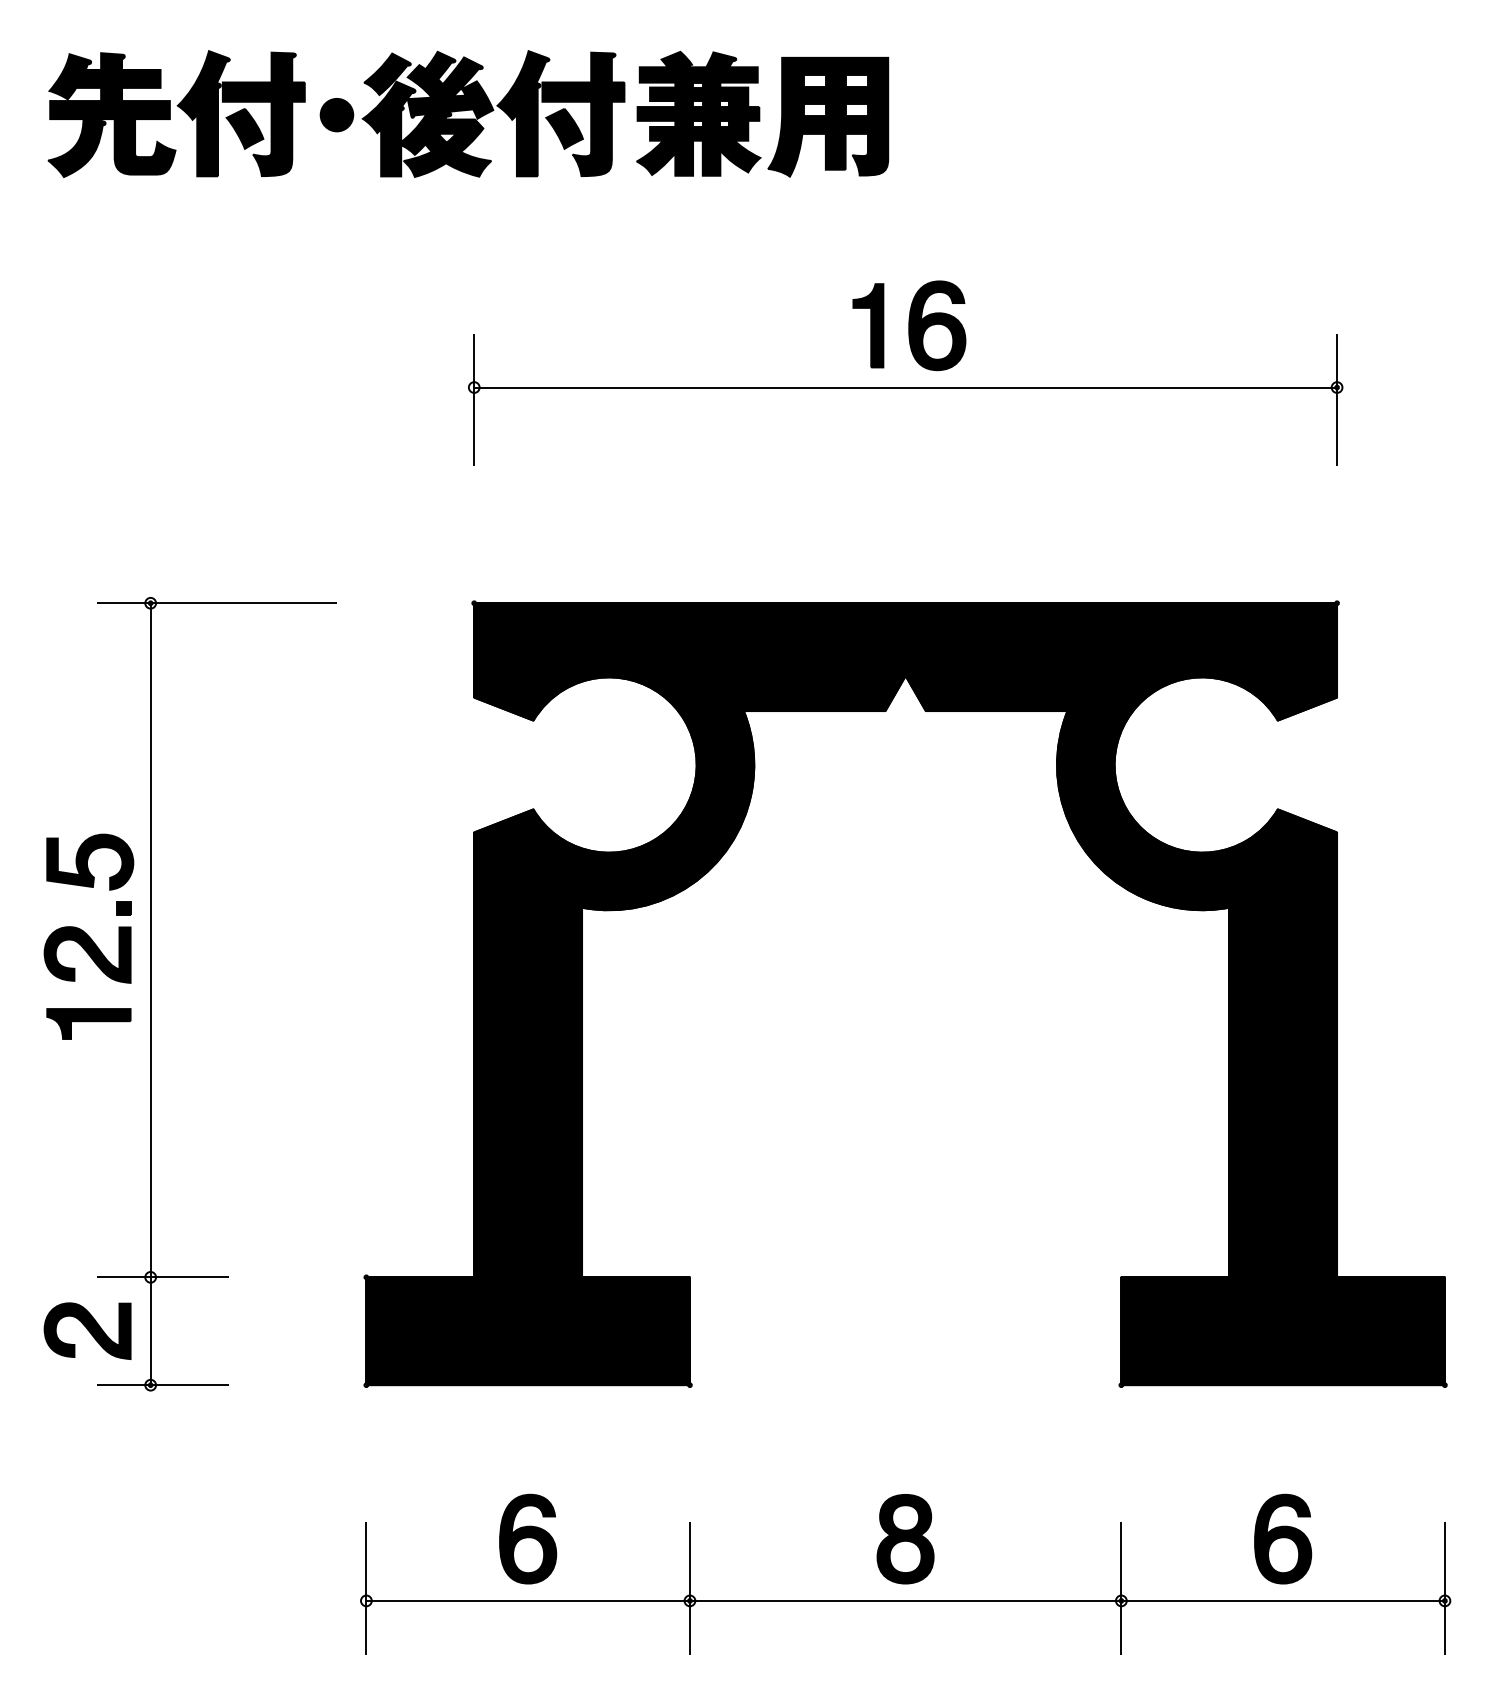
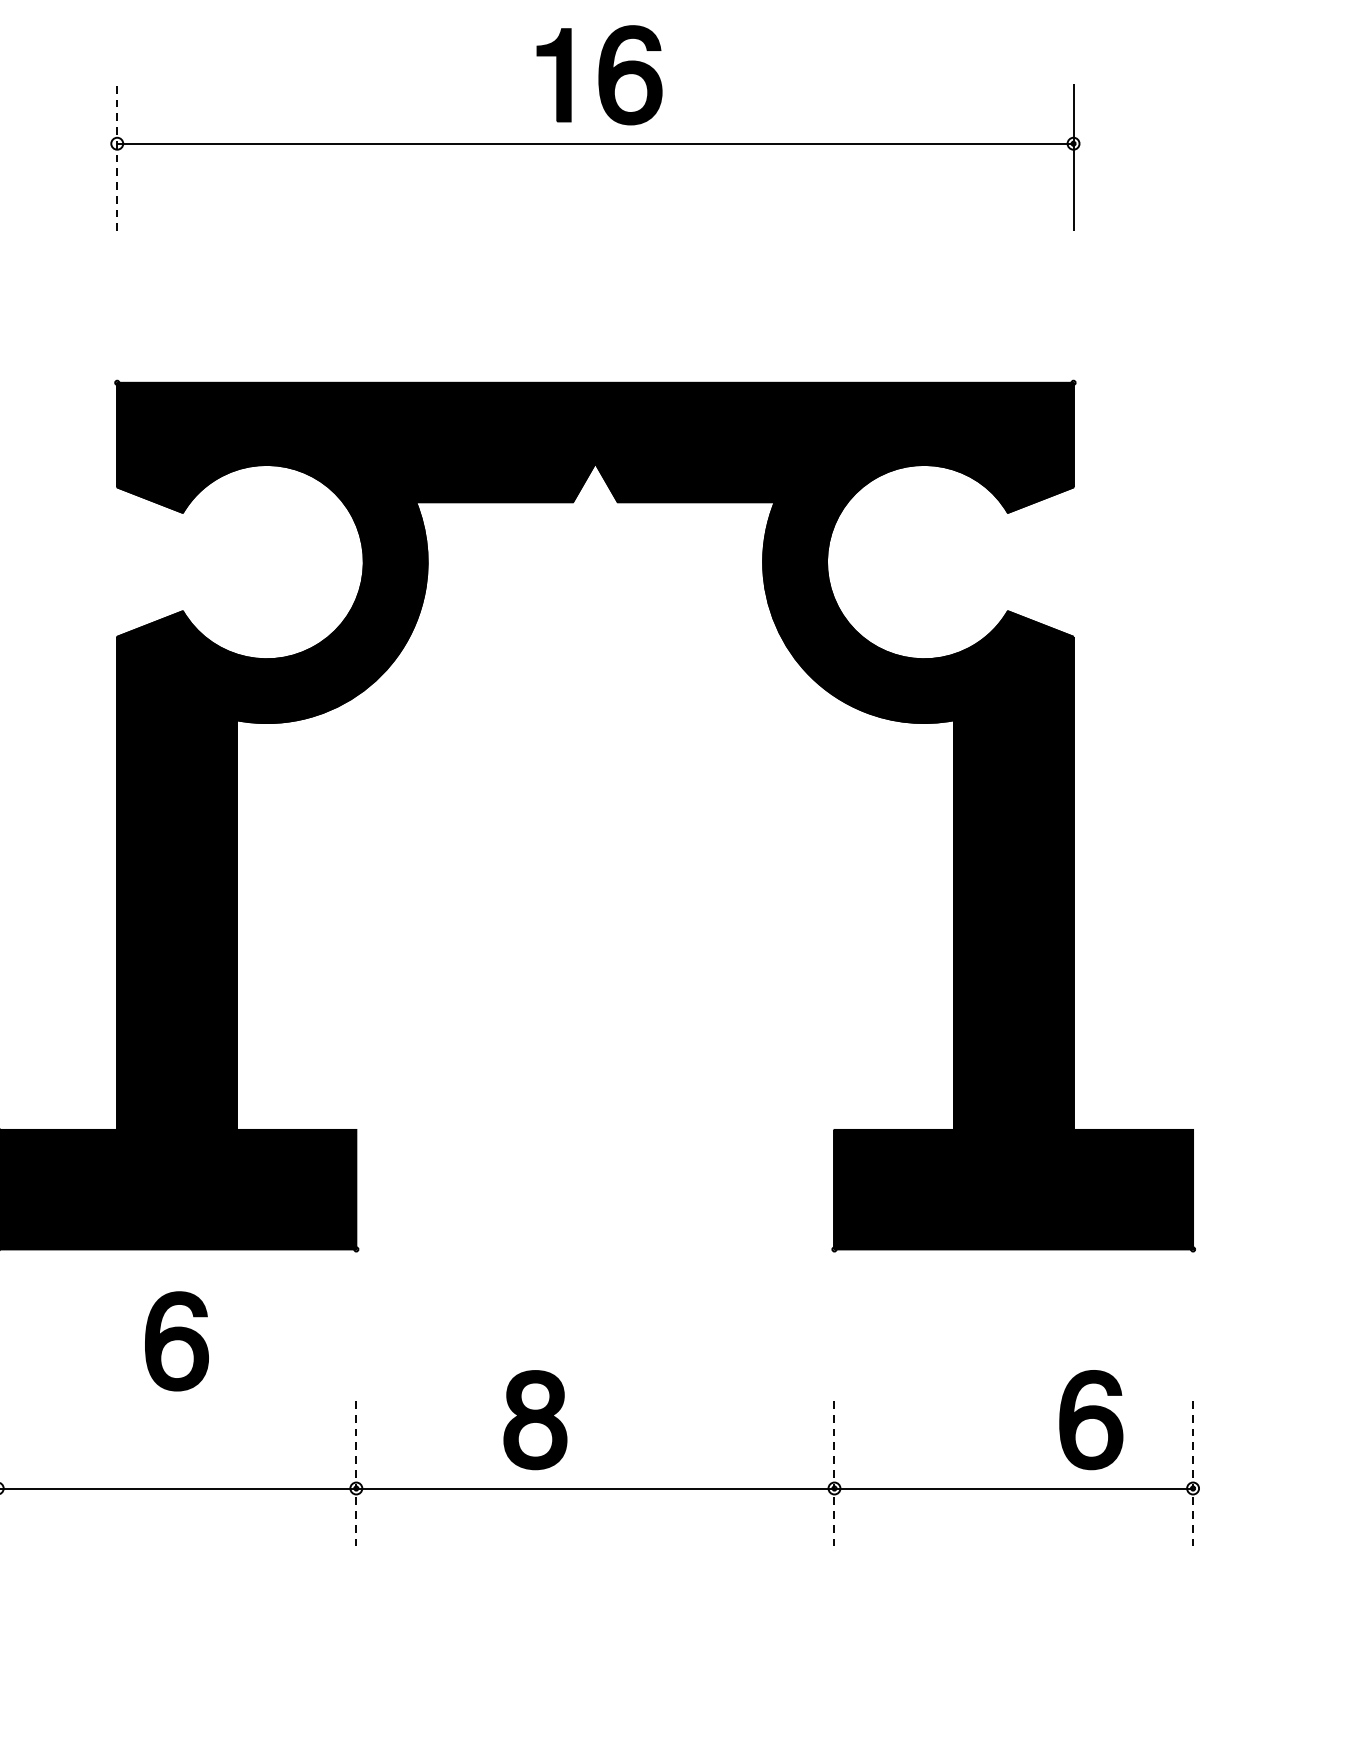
line: (474, 399) -> (117, 156), solid -> dashed
part: (528, 1538) -> (177, 1340), moved
part: (1283, 1538) -> (1091, 1419), moved
part: (905, 1539) -> (535, 1420), moved
line: (689, 1589) -> (355, 1475), solid -> dashed
line: (1121, 1589) -> (834, 1475), solid -> dashed
line: (1444, 1589) -> (1192, 1475), solid -> dashed

